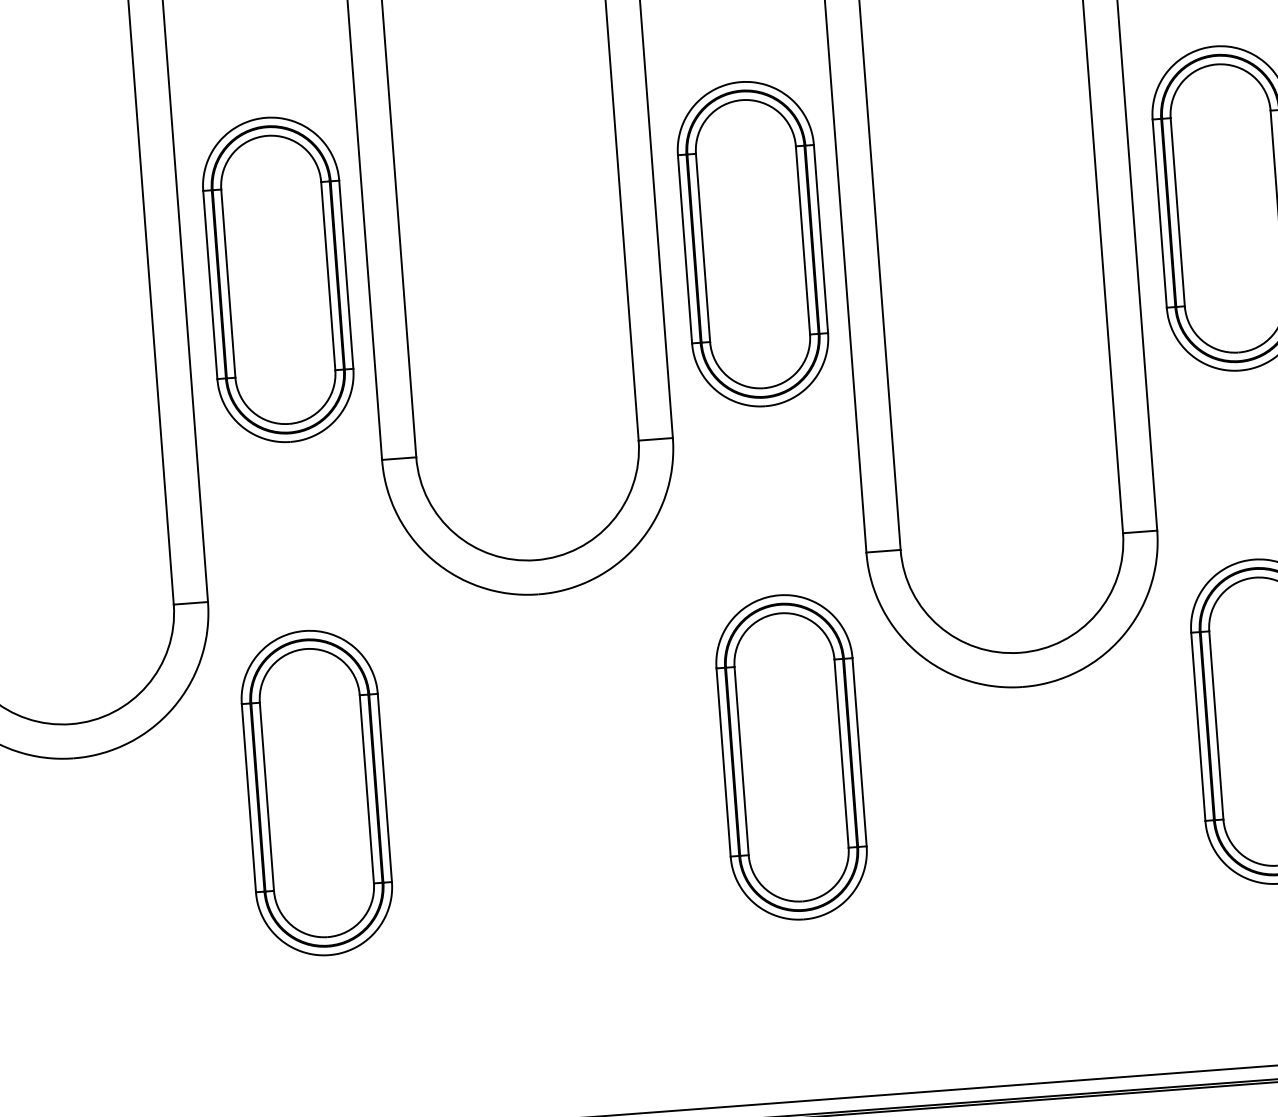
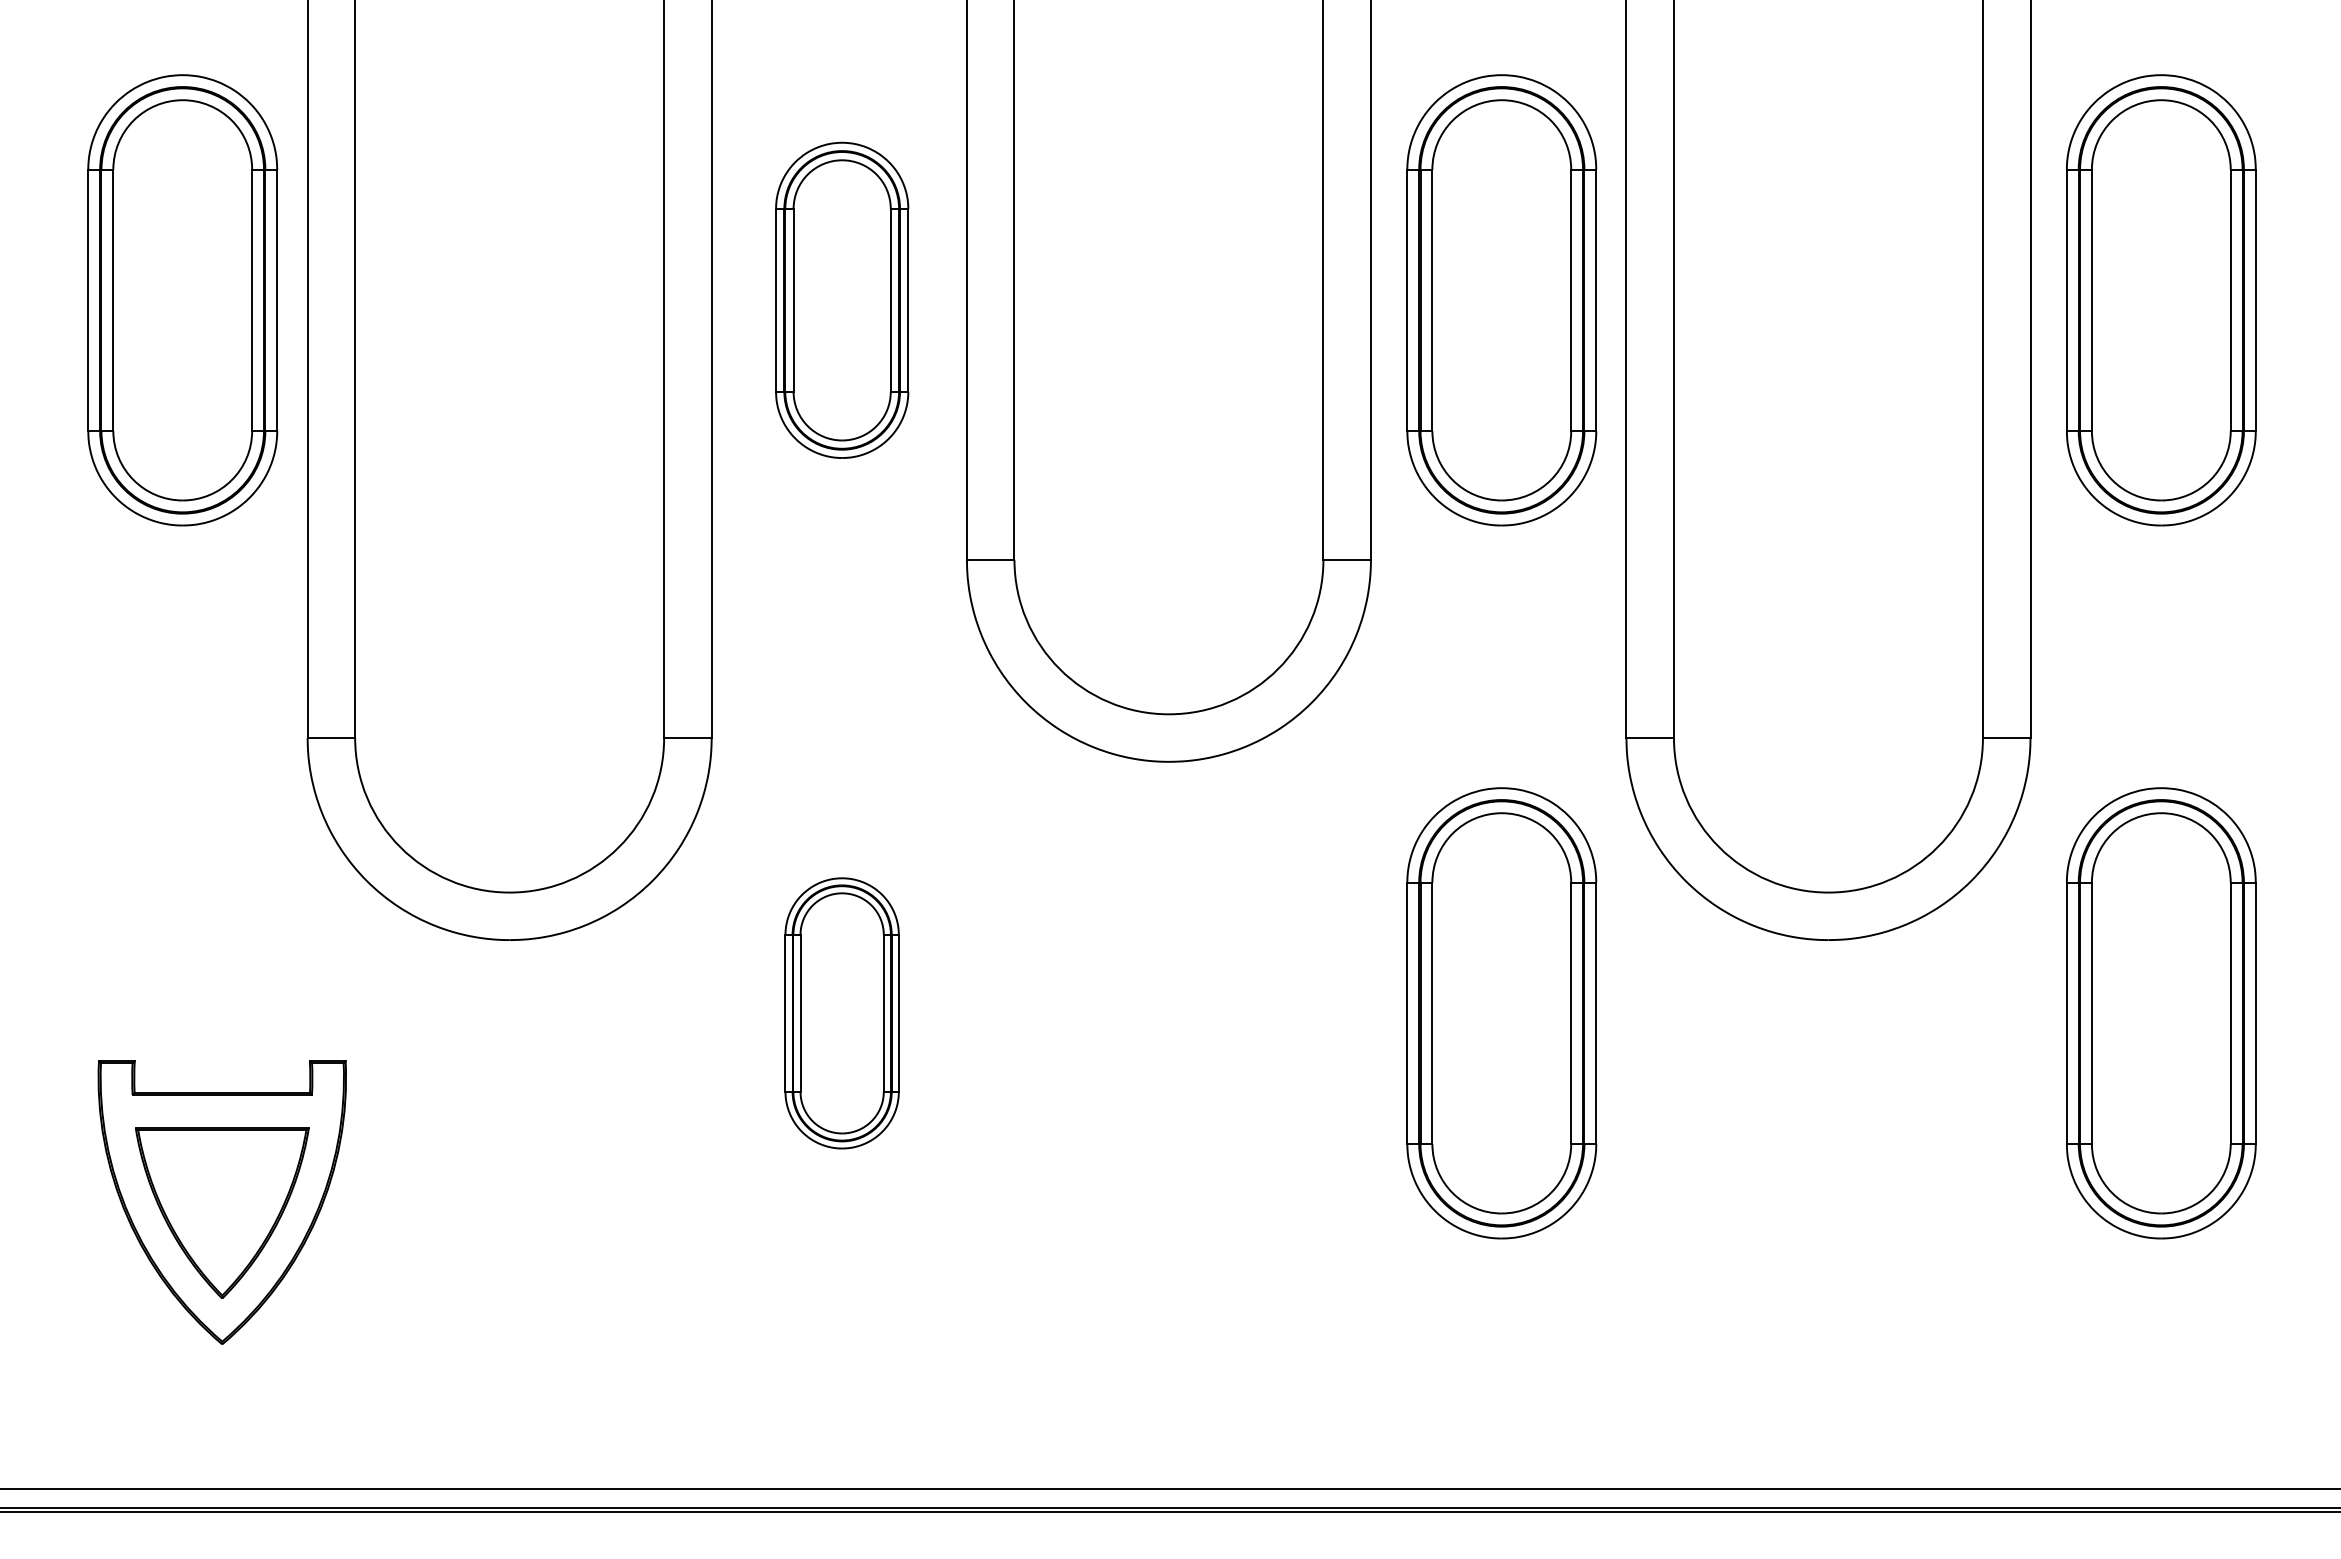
part: (277, 280) -> (841, 300), size x0.7
part: (316, 793) -> (841, 1013), size x0.6

